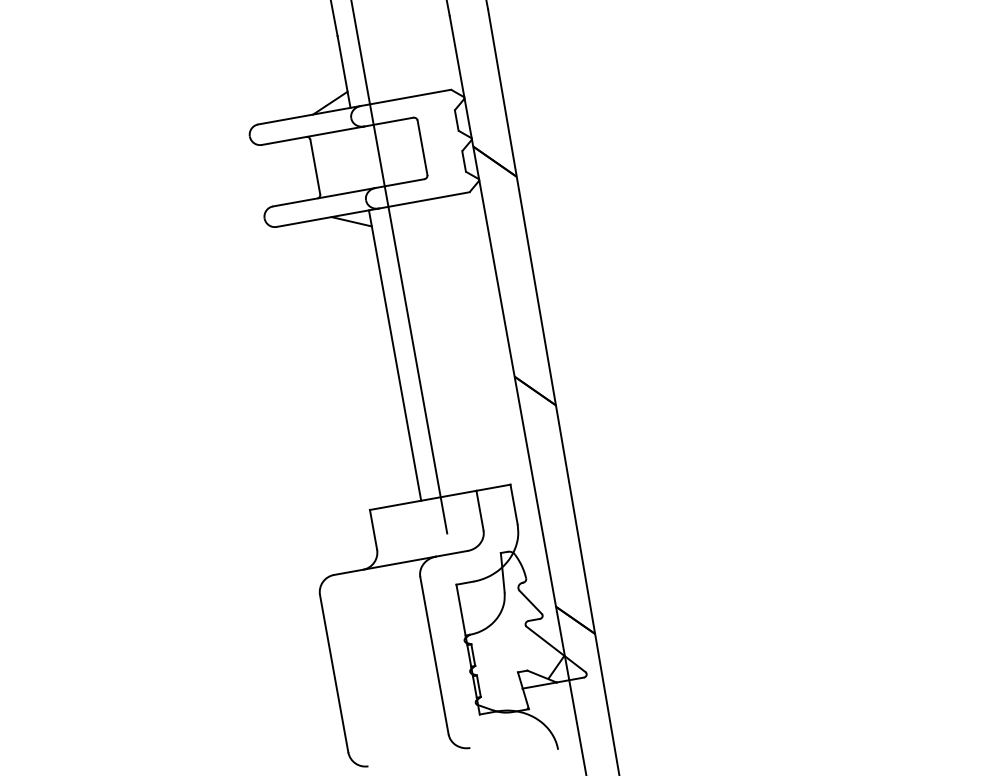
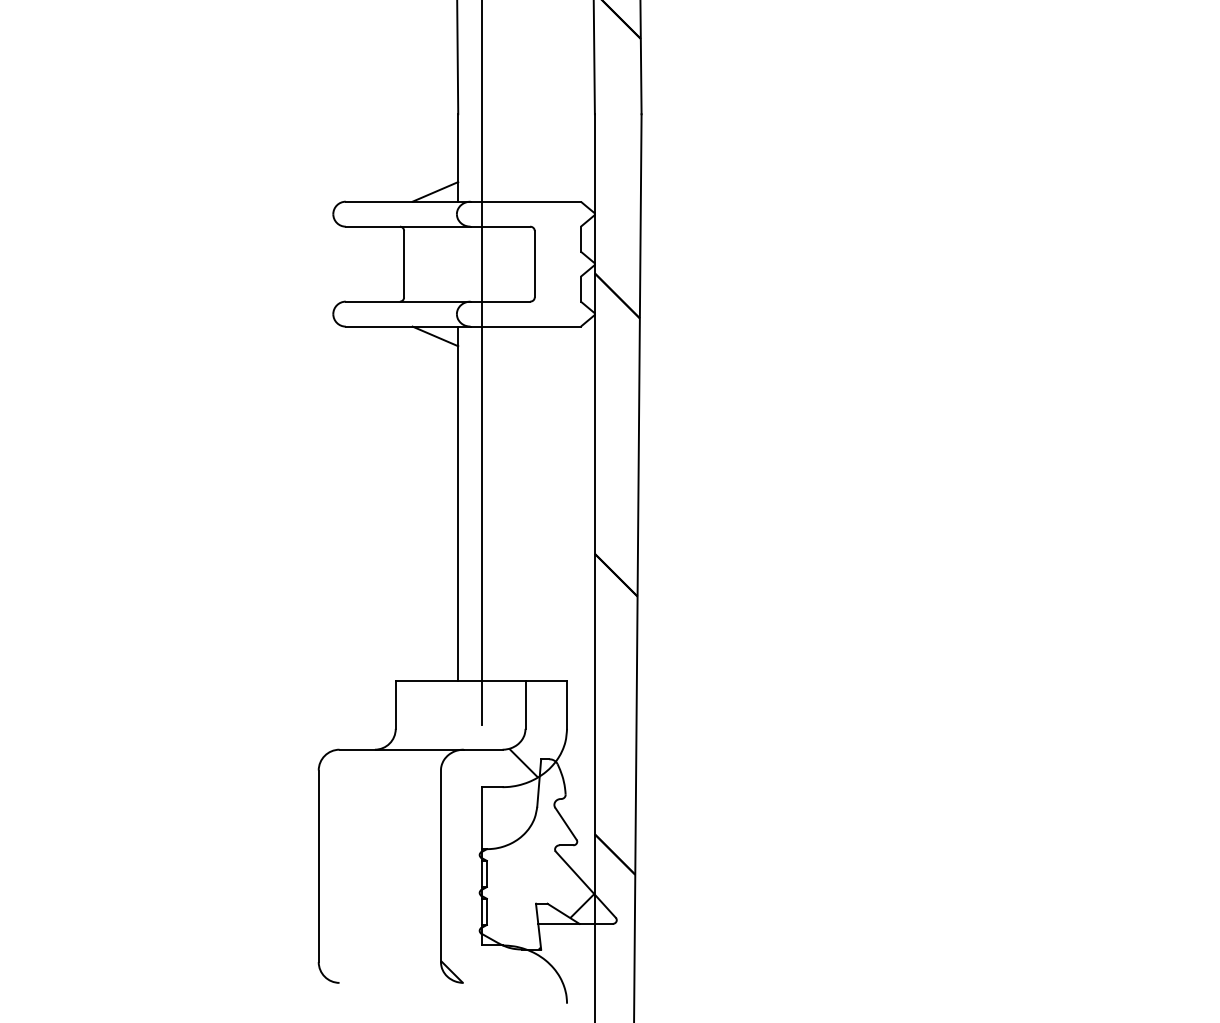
hatch: (474, 647) -> (489, 865), added

